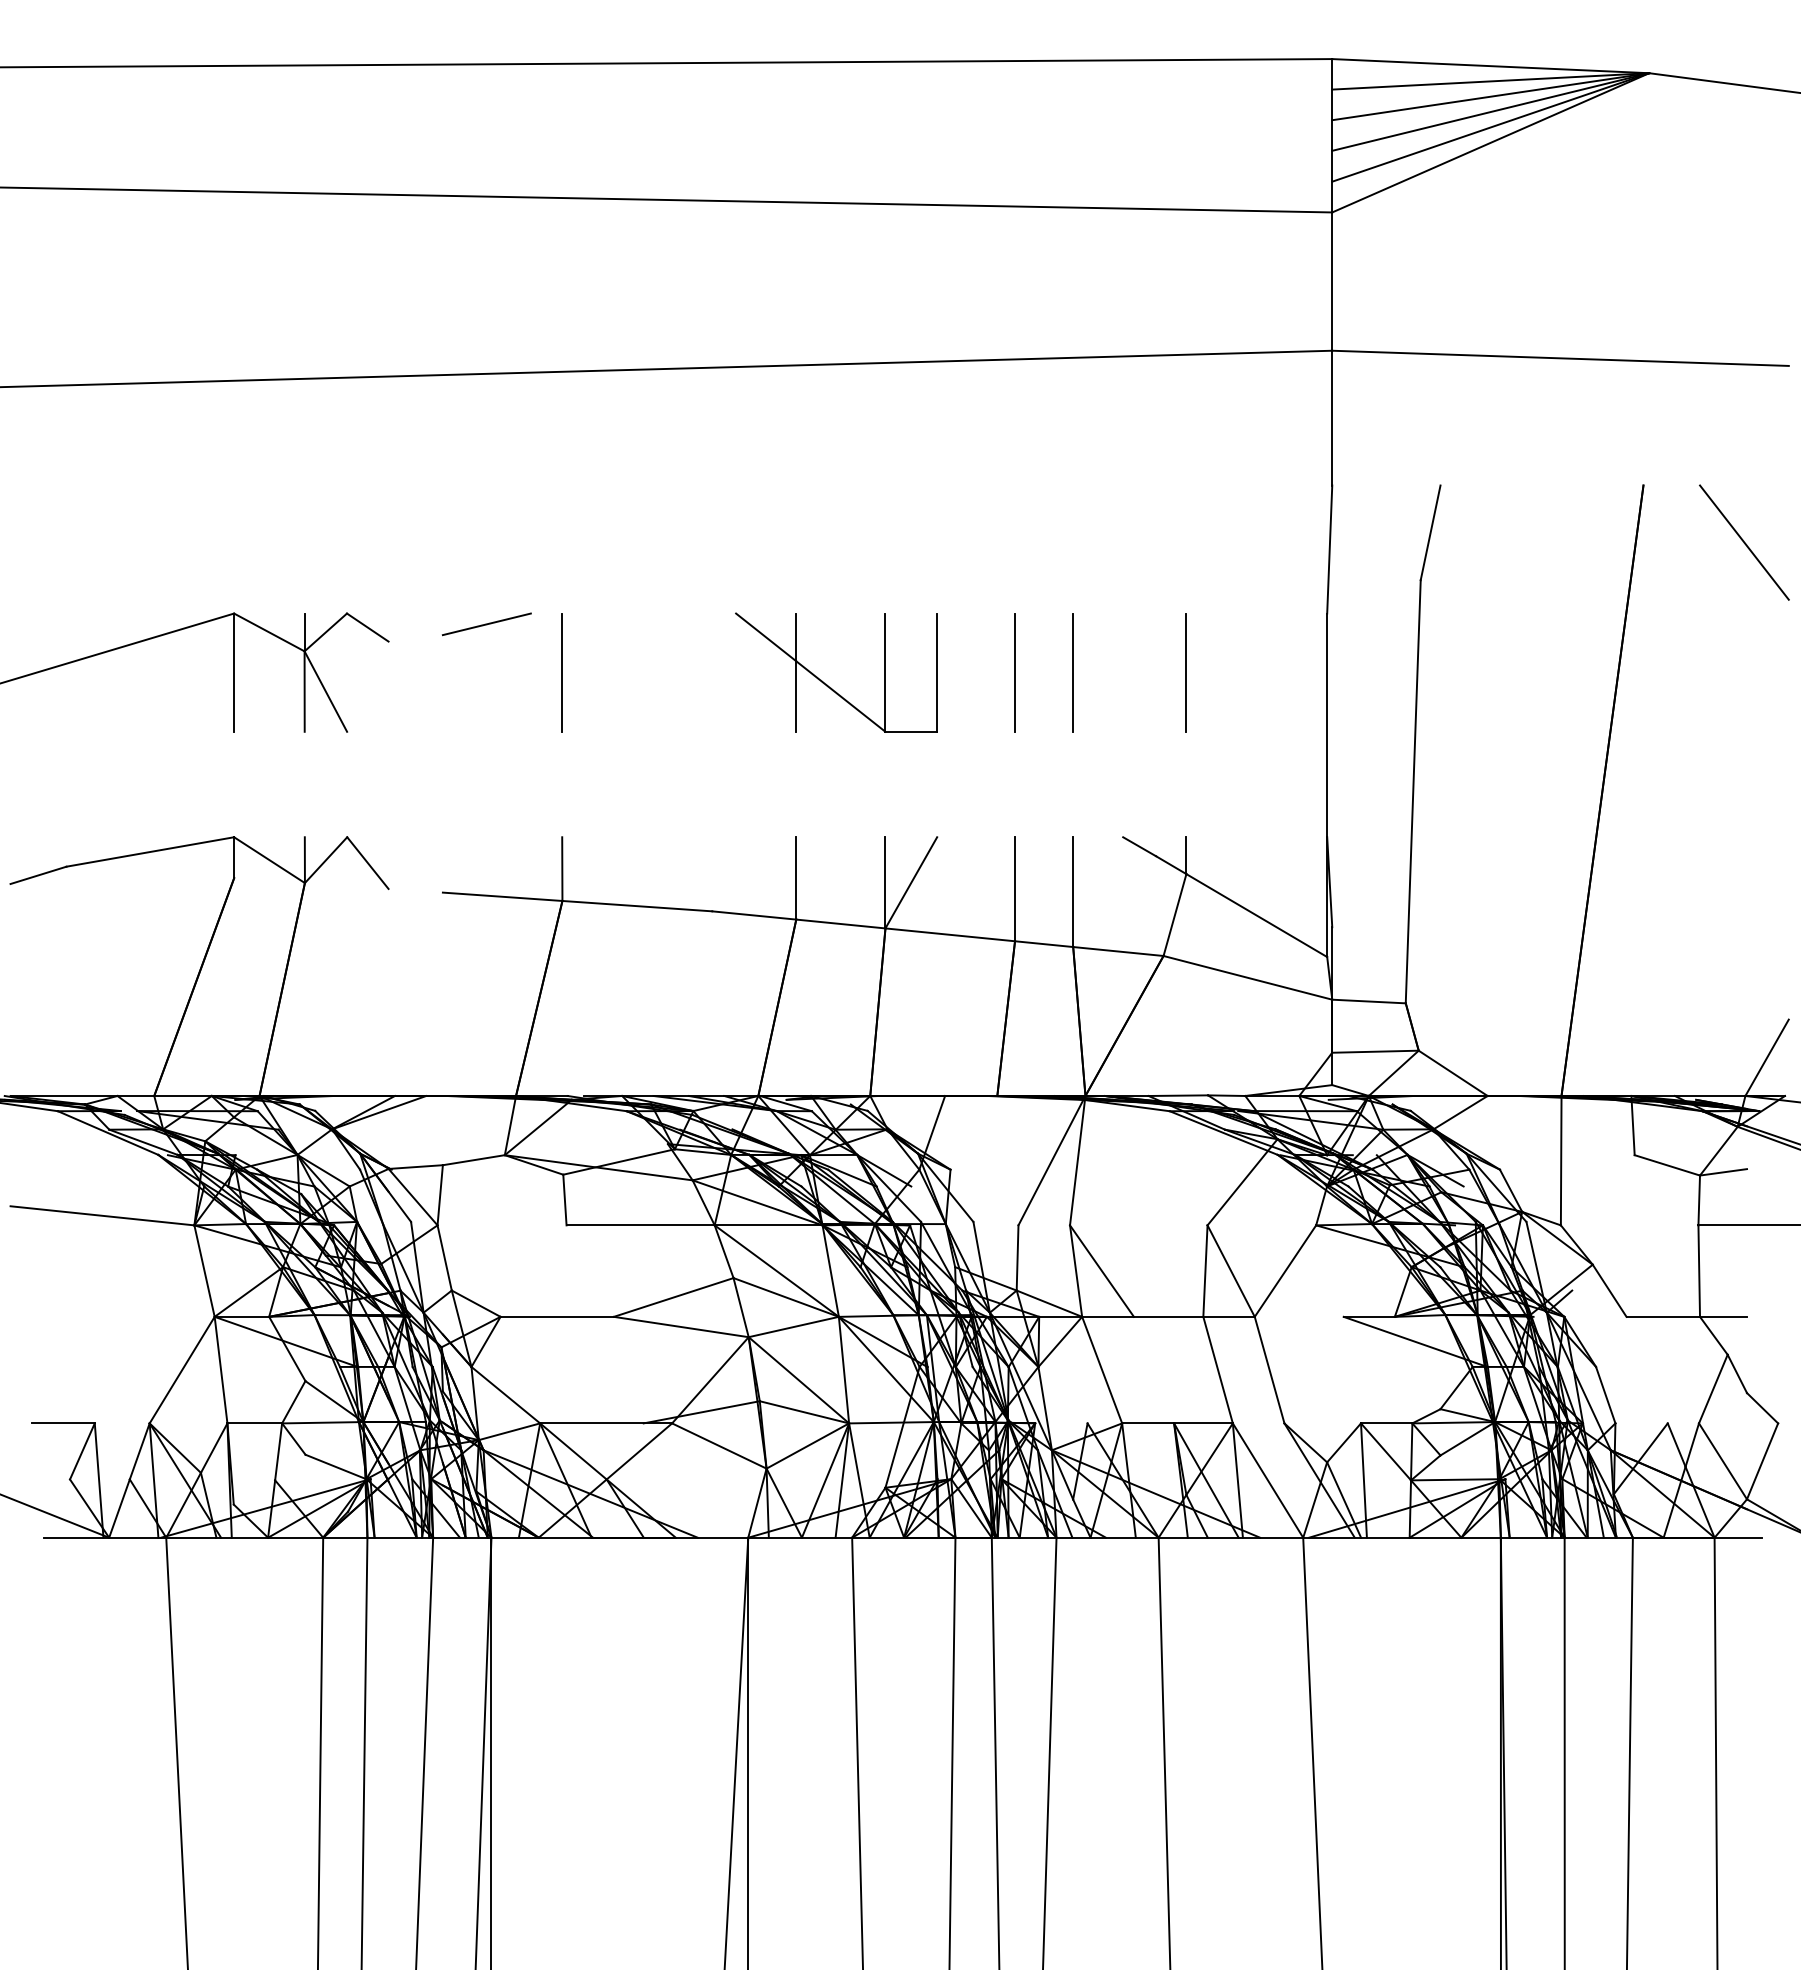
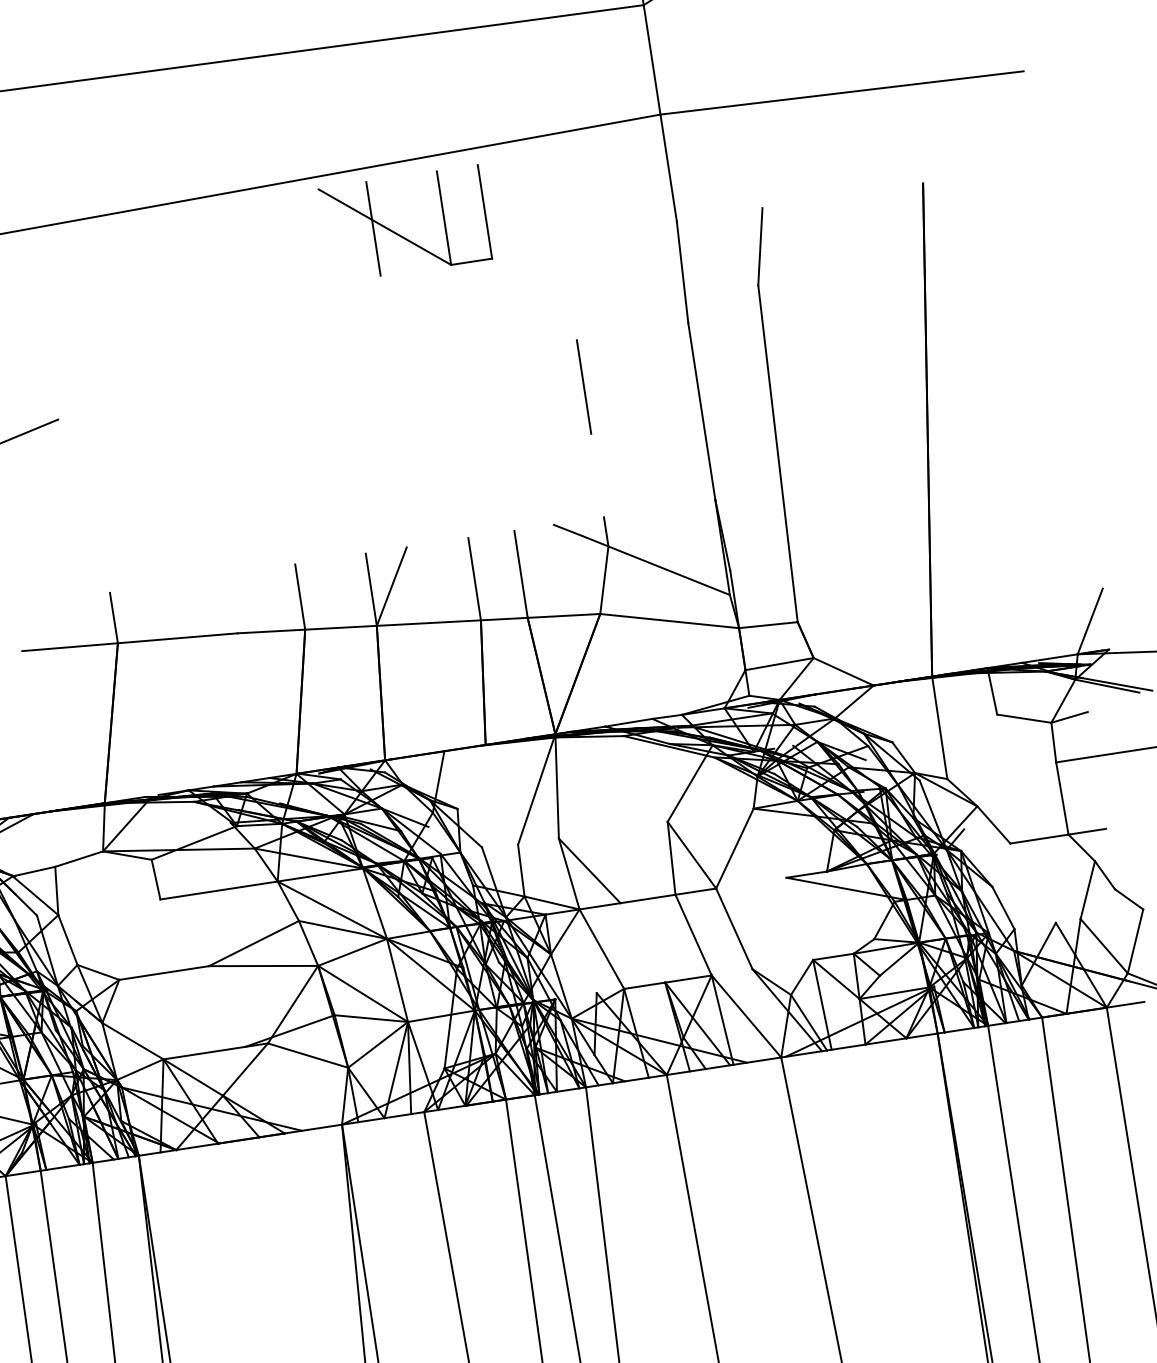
line: (1744, 542) -> (1009, 216), removed
line: (562, 672) -> (90, 462), removed
line: (1015, 672) -> (448, 407), removed
line: (1072, 672) -> (493, 400), removed
part: (826, 683) -> (398, 233), moved

